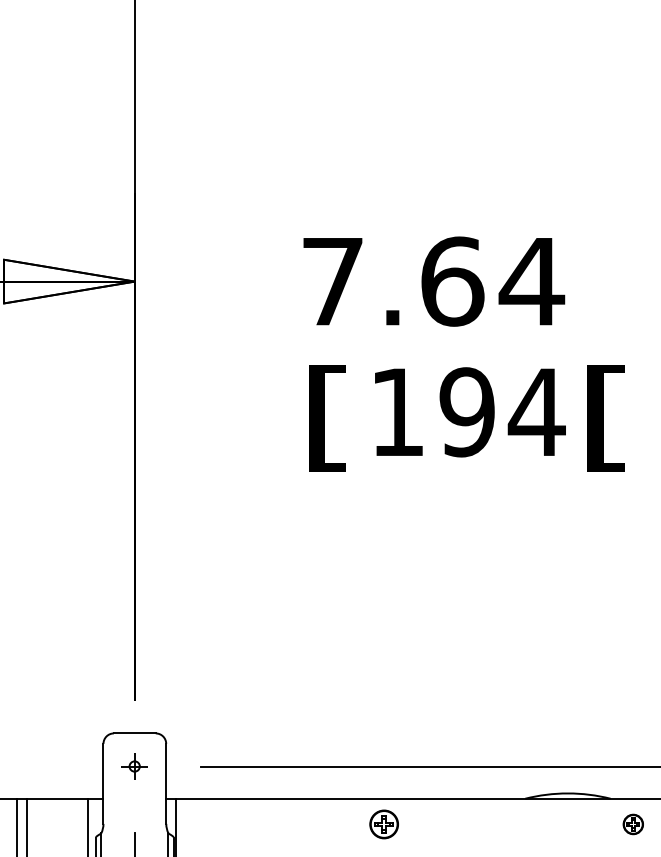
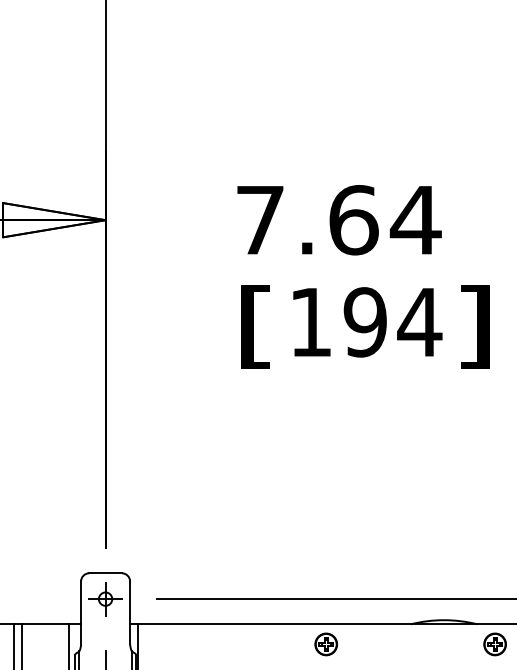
text: (606, 418) -> (474, 327), [ -> ]
part: (134, 766) -> (105, 599), size x1.67
part: (383, 824) -> (325, 644), moved
part: (633, 824) -> (495, 644), size x1.43

